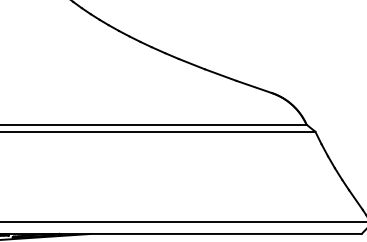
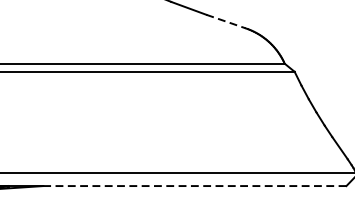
line: (254, 86) -> (226, 21), solid -> dashed
line: (225, 233) -> (194, 185), solid -> dashed

